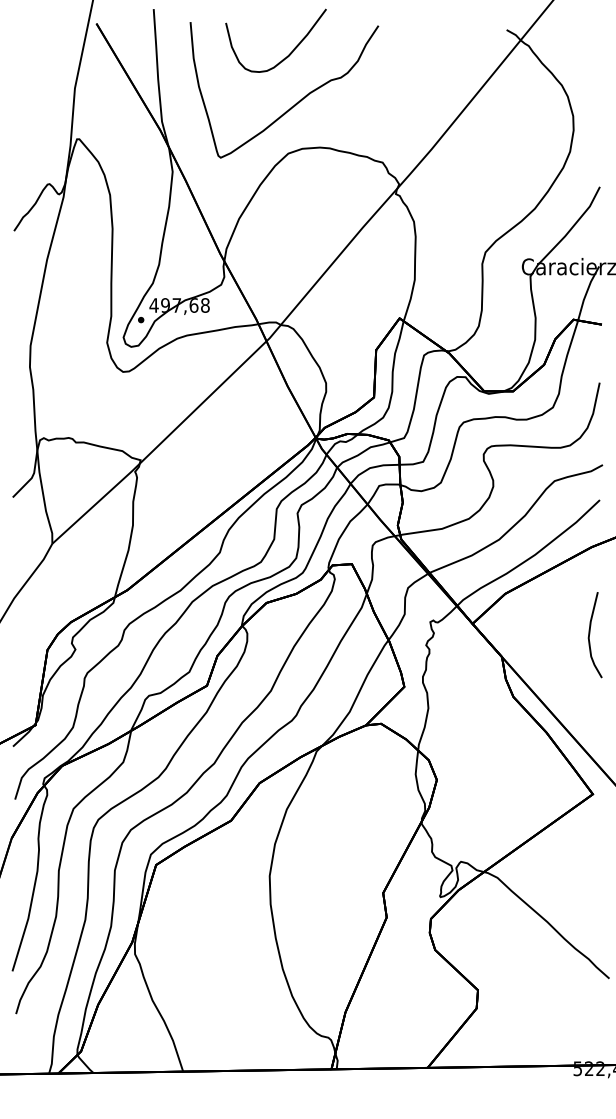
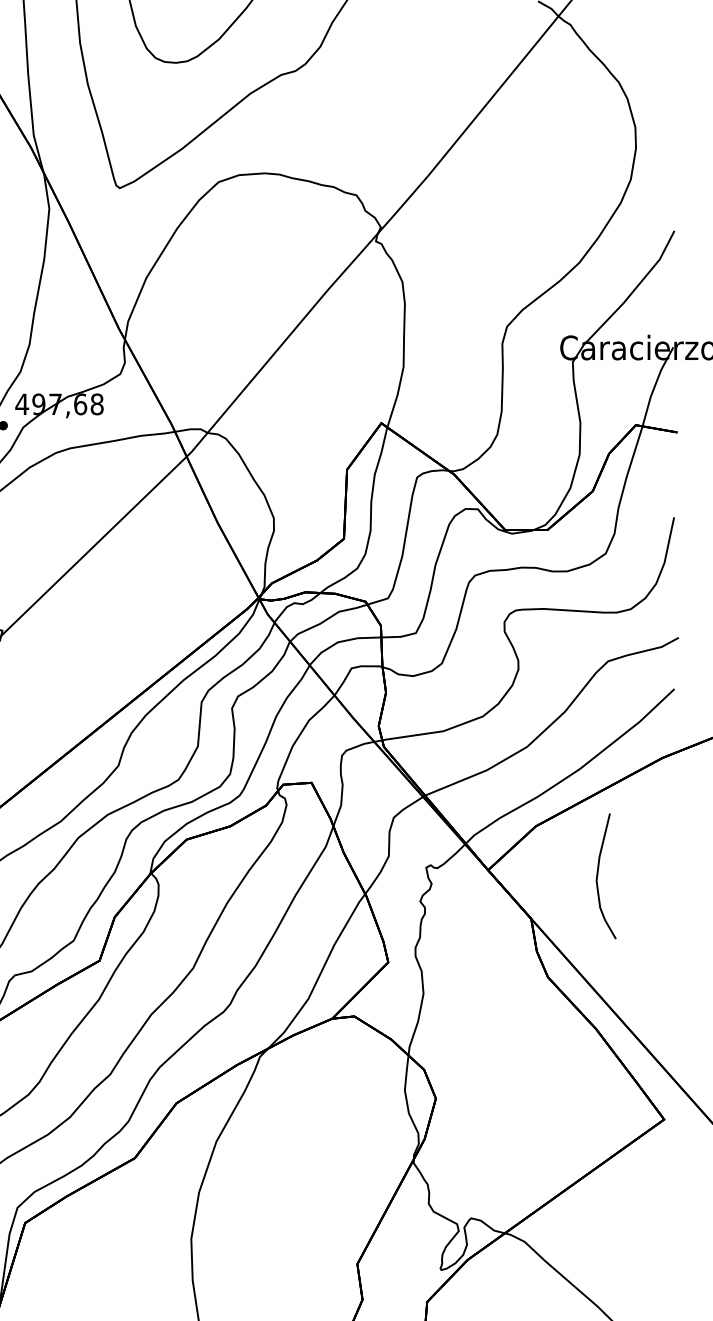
curve: (590, 634) -> (599, 875), moved

